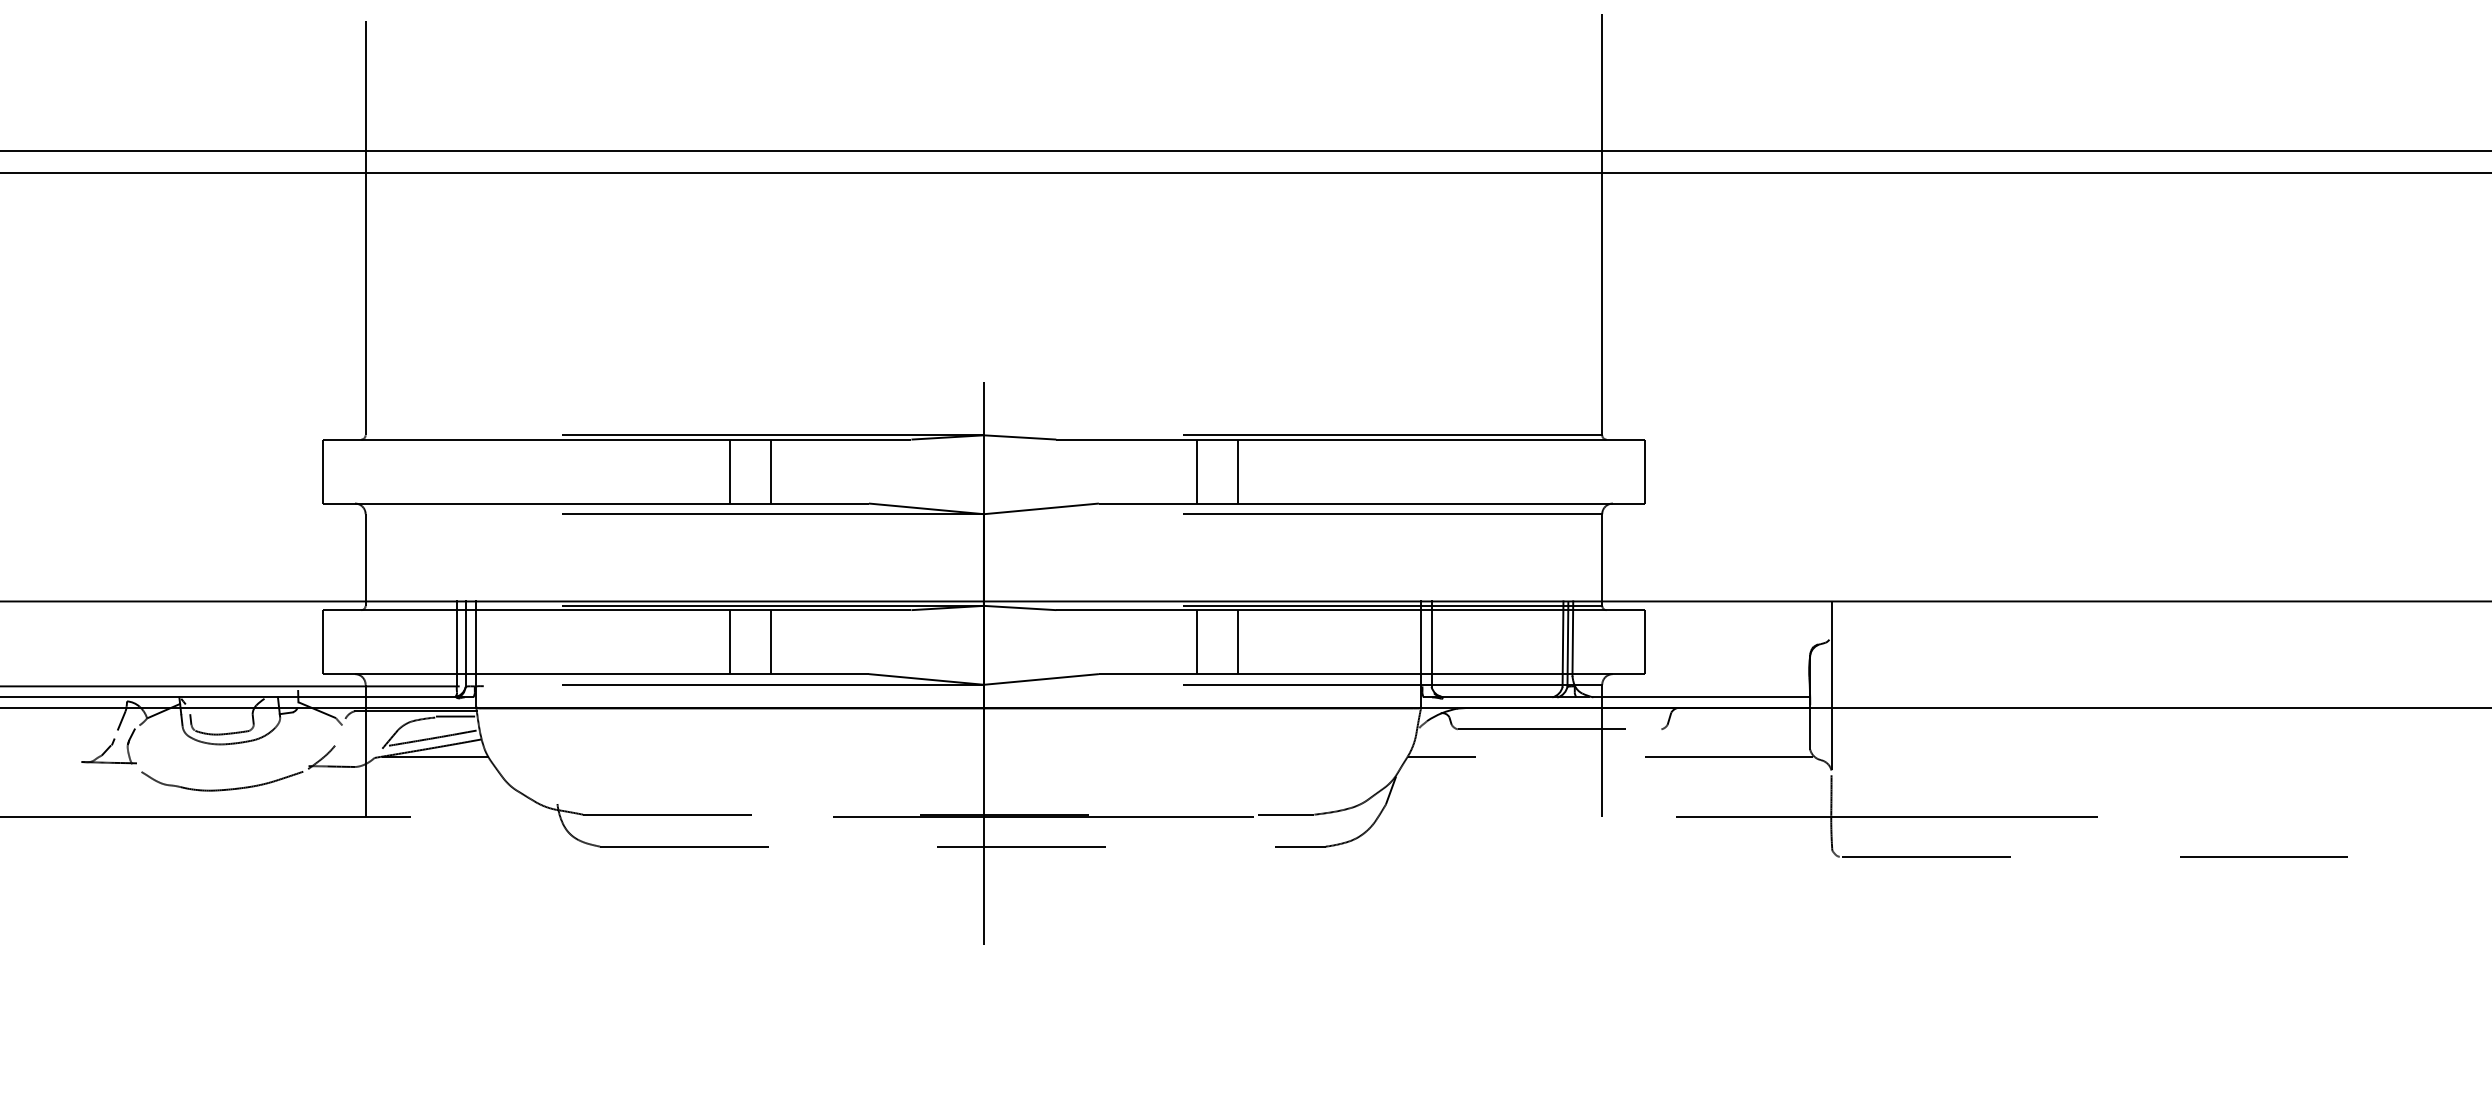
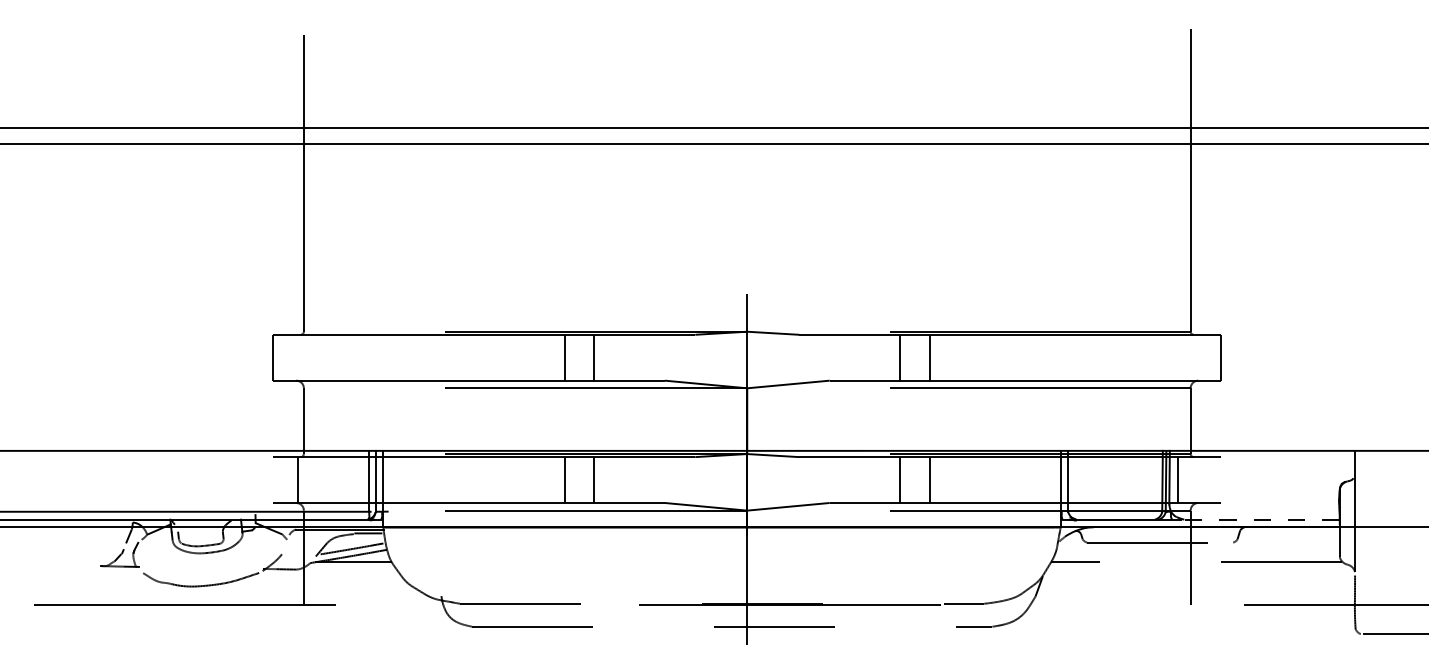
line: (322, 642) -> (298, 480), moved
line: (1644, 642) -> (1177, 480), moved
line: (1701, 697) -> (1261, 519), solid -> dashed

